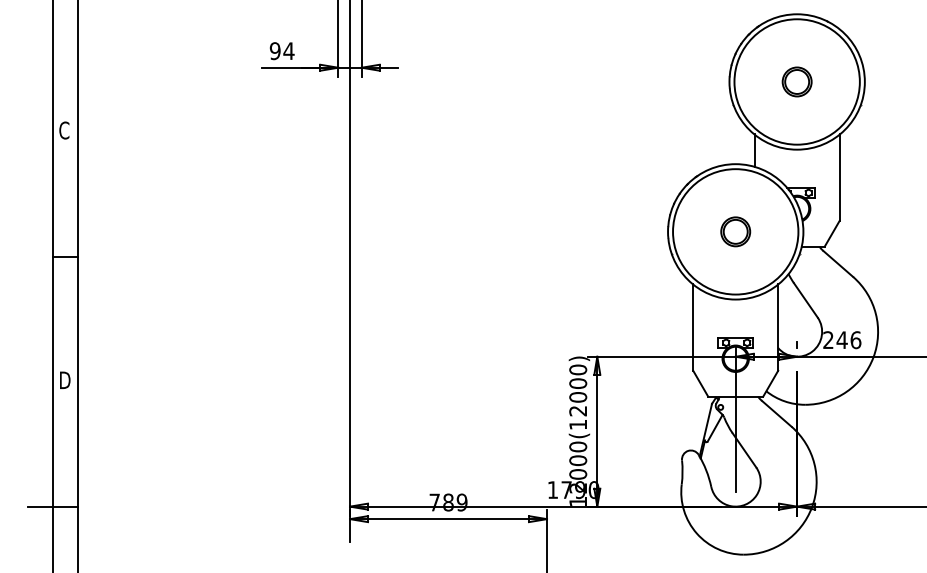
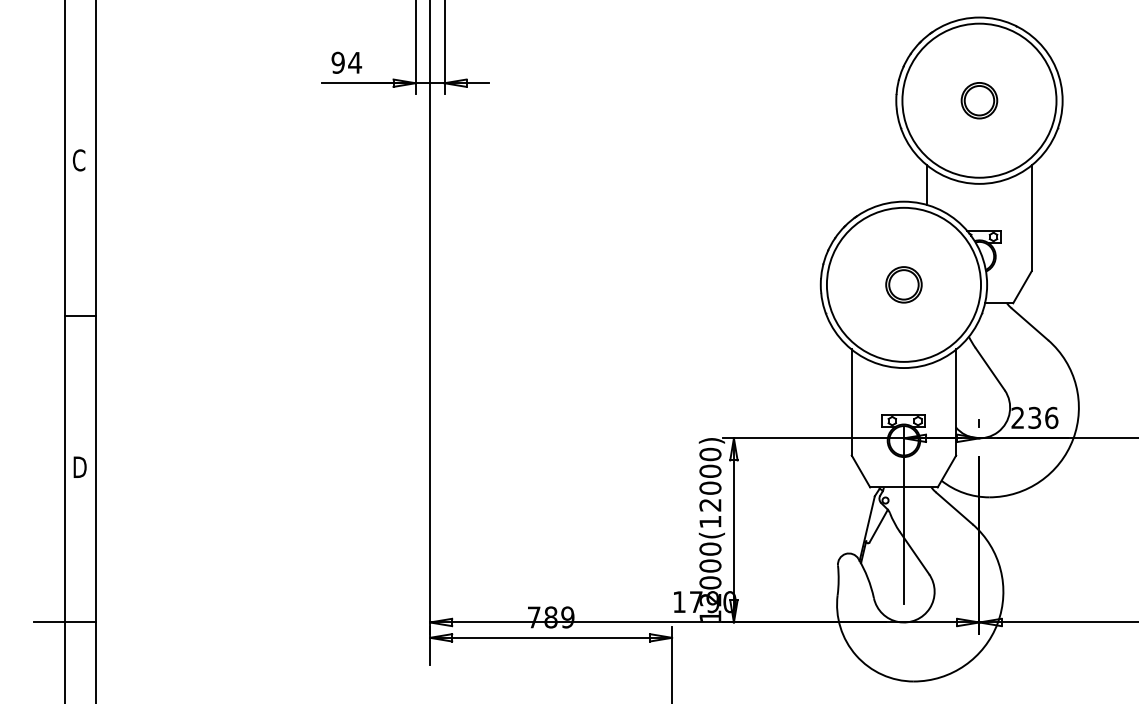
text: (841, 339) -> (1034, 417), 246 -> 236

